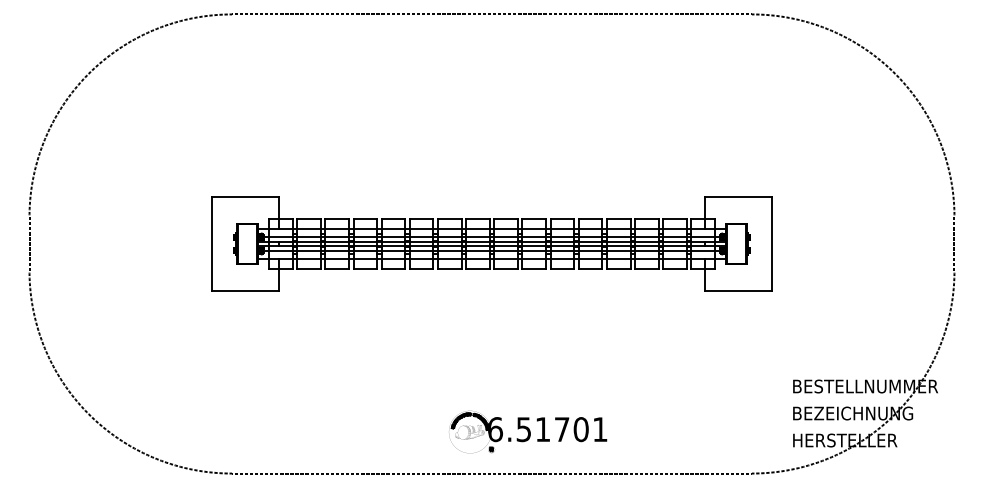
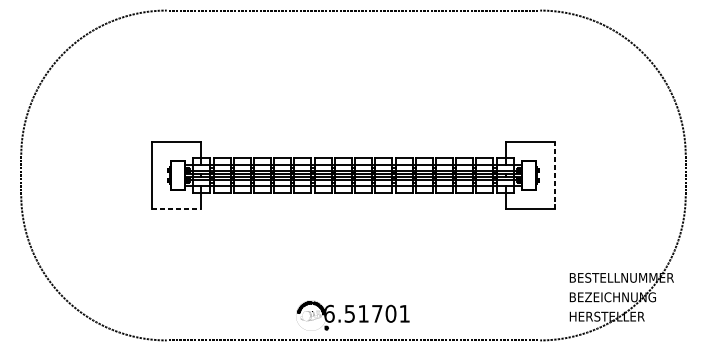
line: (772, 243) -> (555, 175), solid -> dashed
line: (245, 291) -> (176, 209), solid -> dashed
part: (528, 431) -> (353, 315), moved

